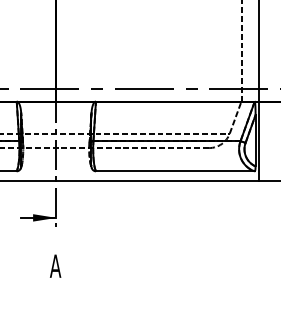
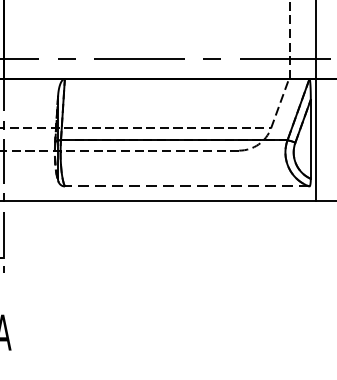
line: (174, 171) -> (185, 186), solid -> dashed

